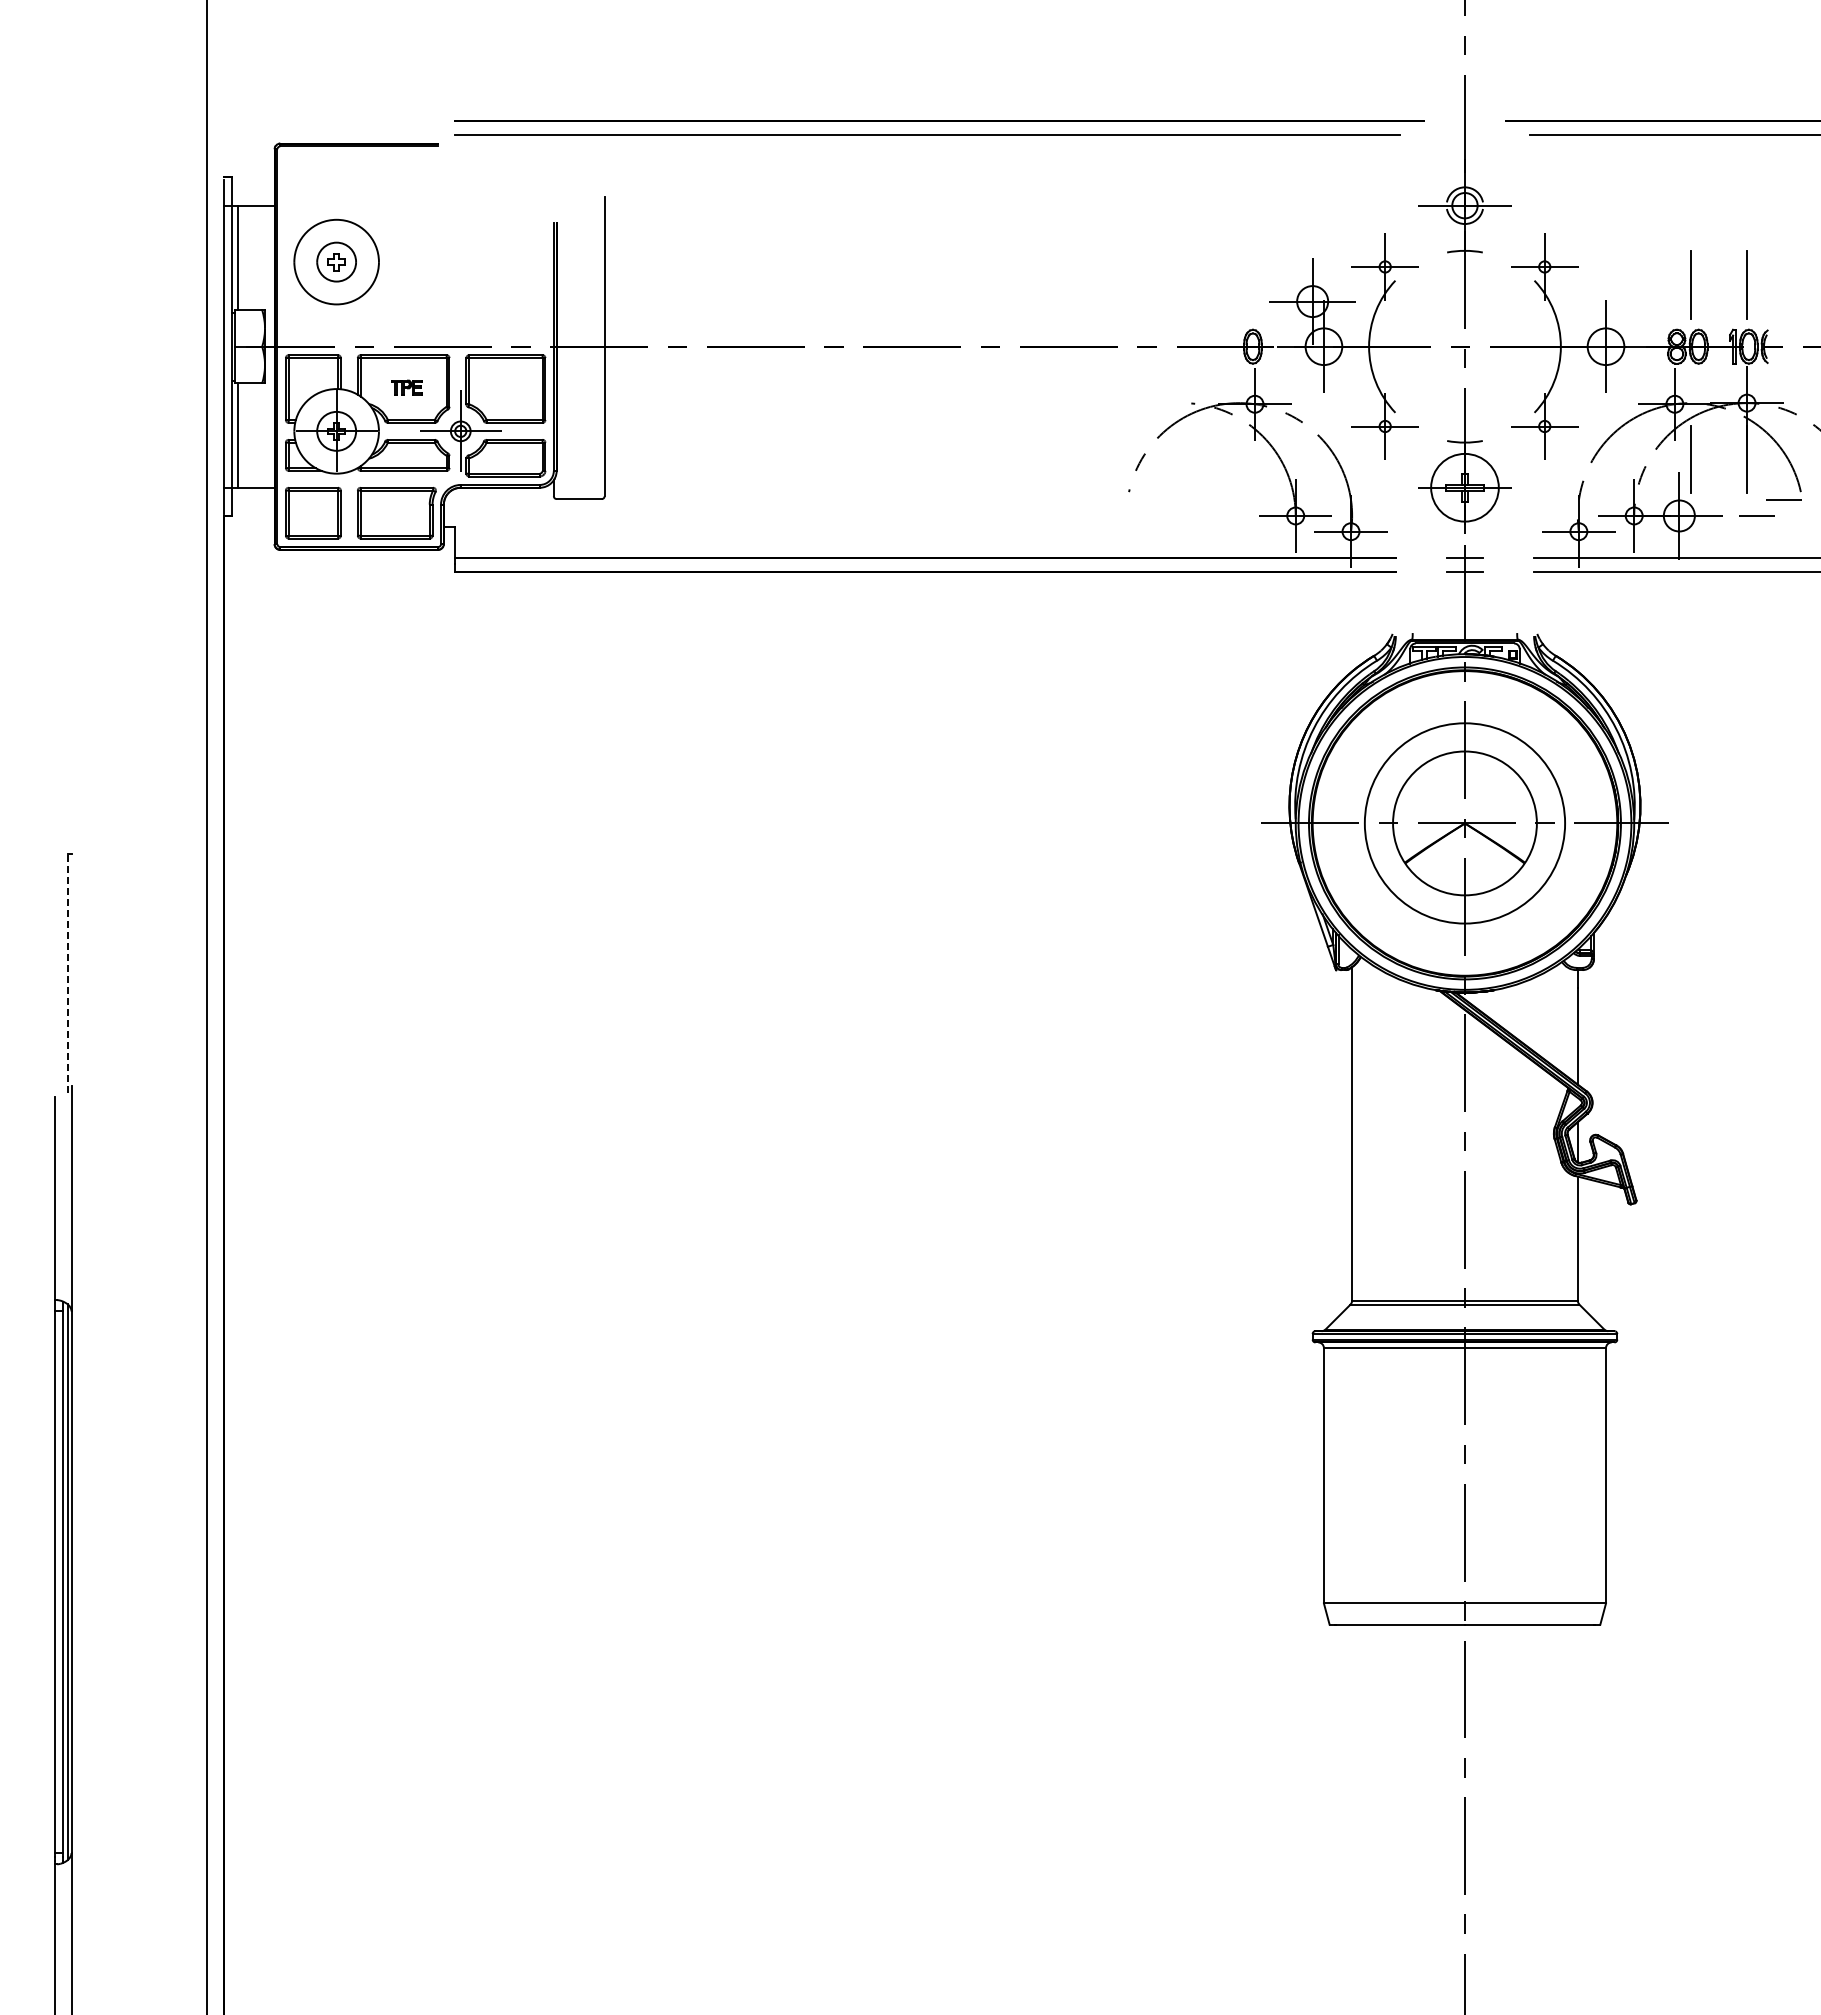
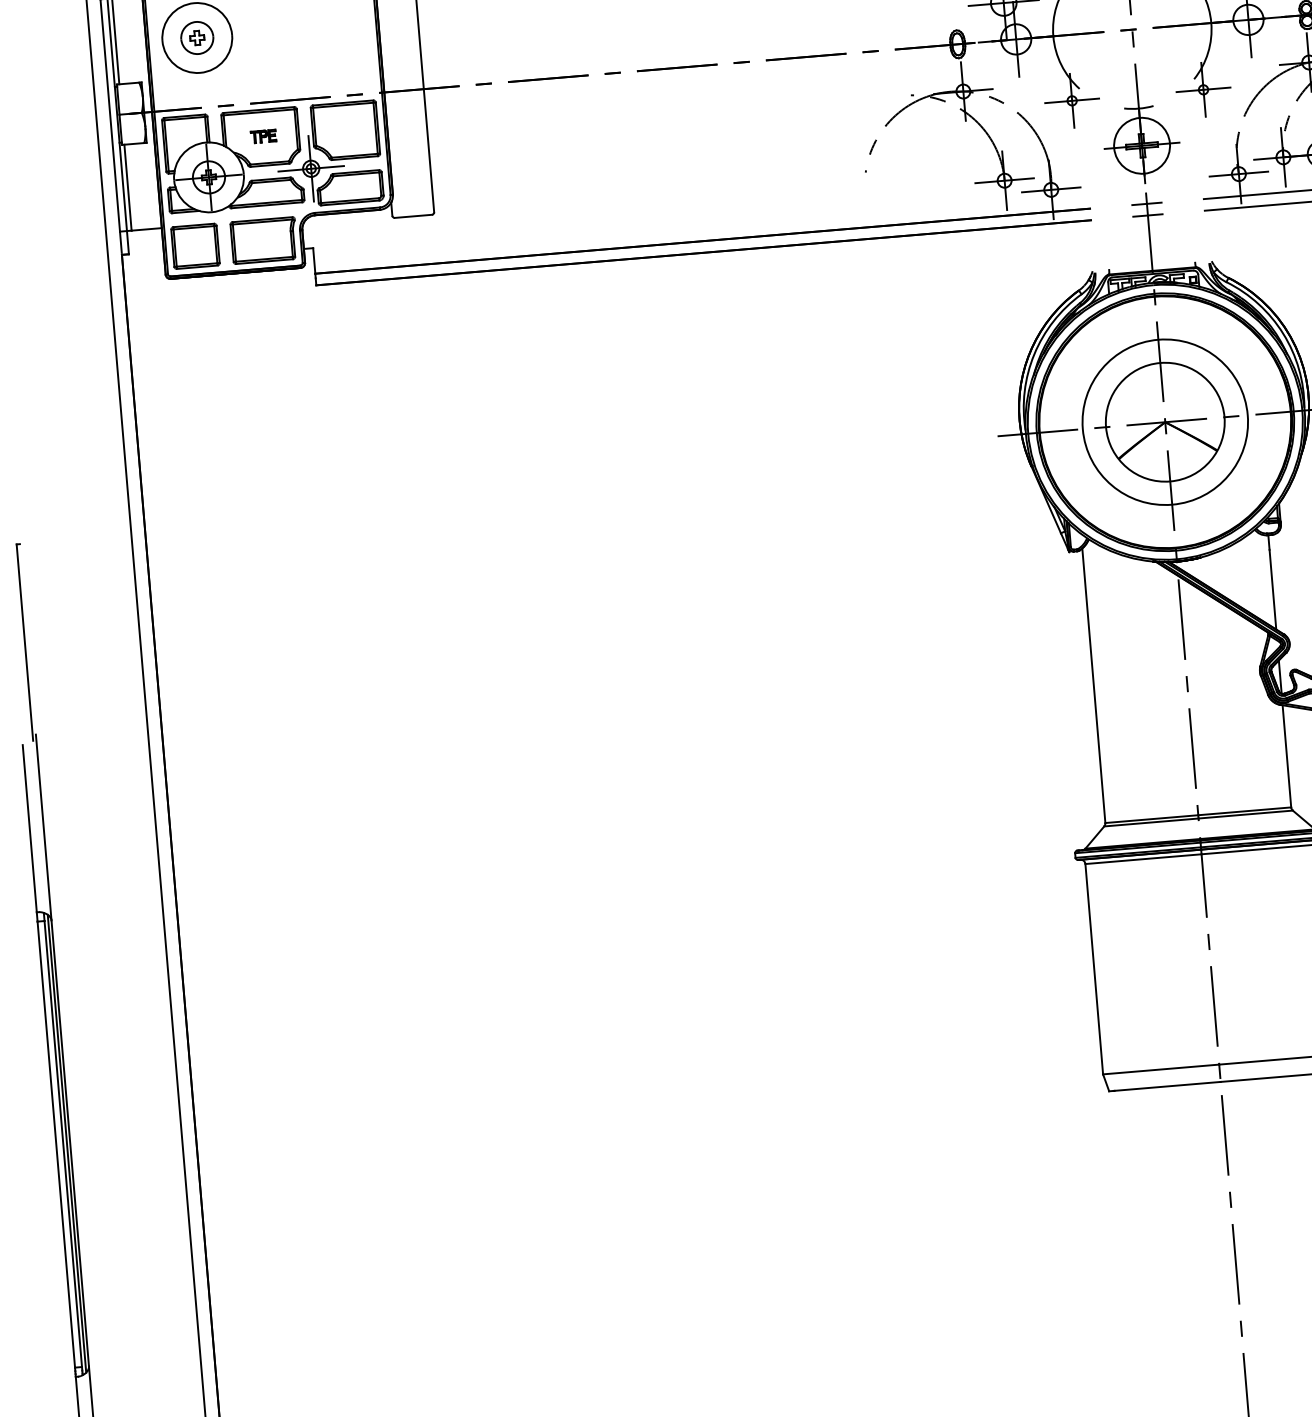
line: (67, 973) -> (24, 642), dashed -> solid

